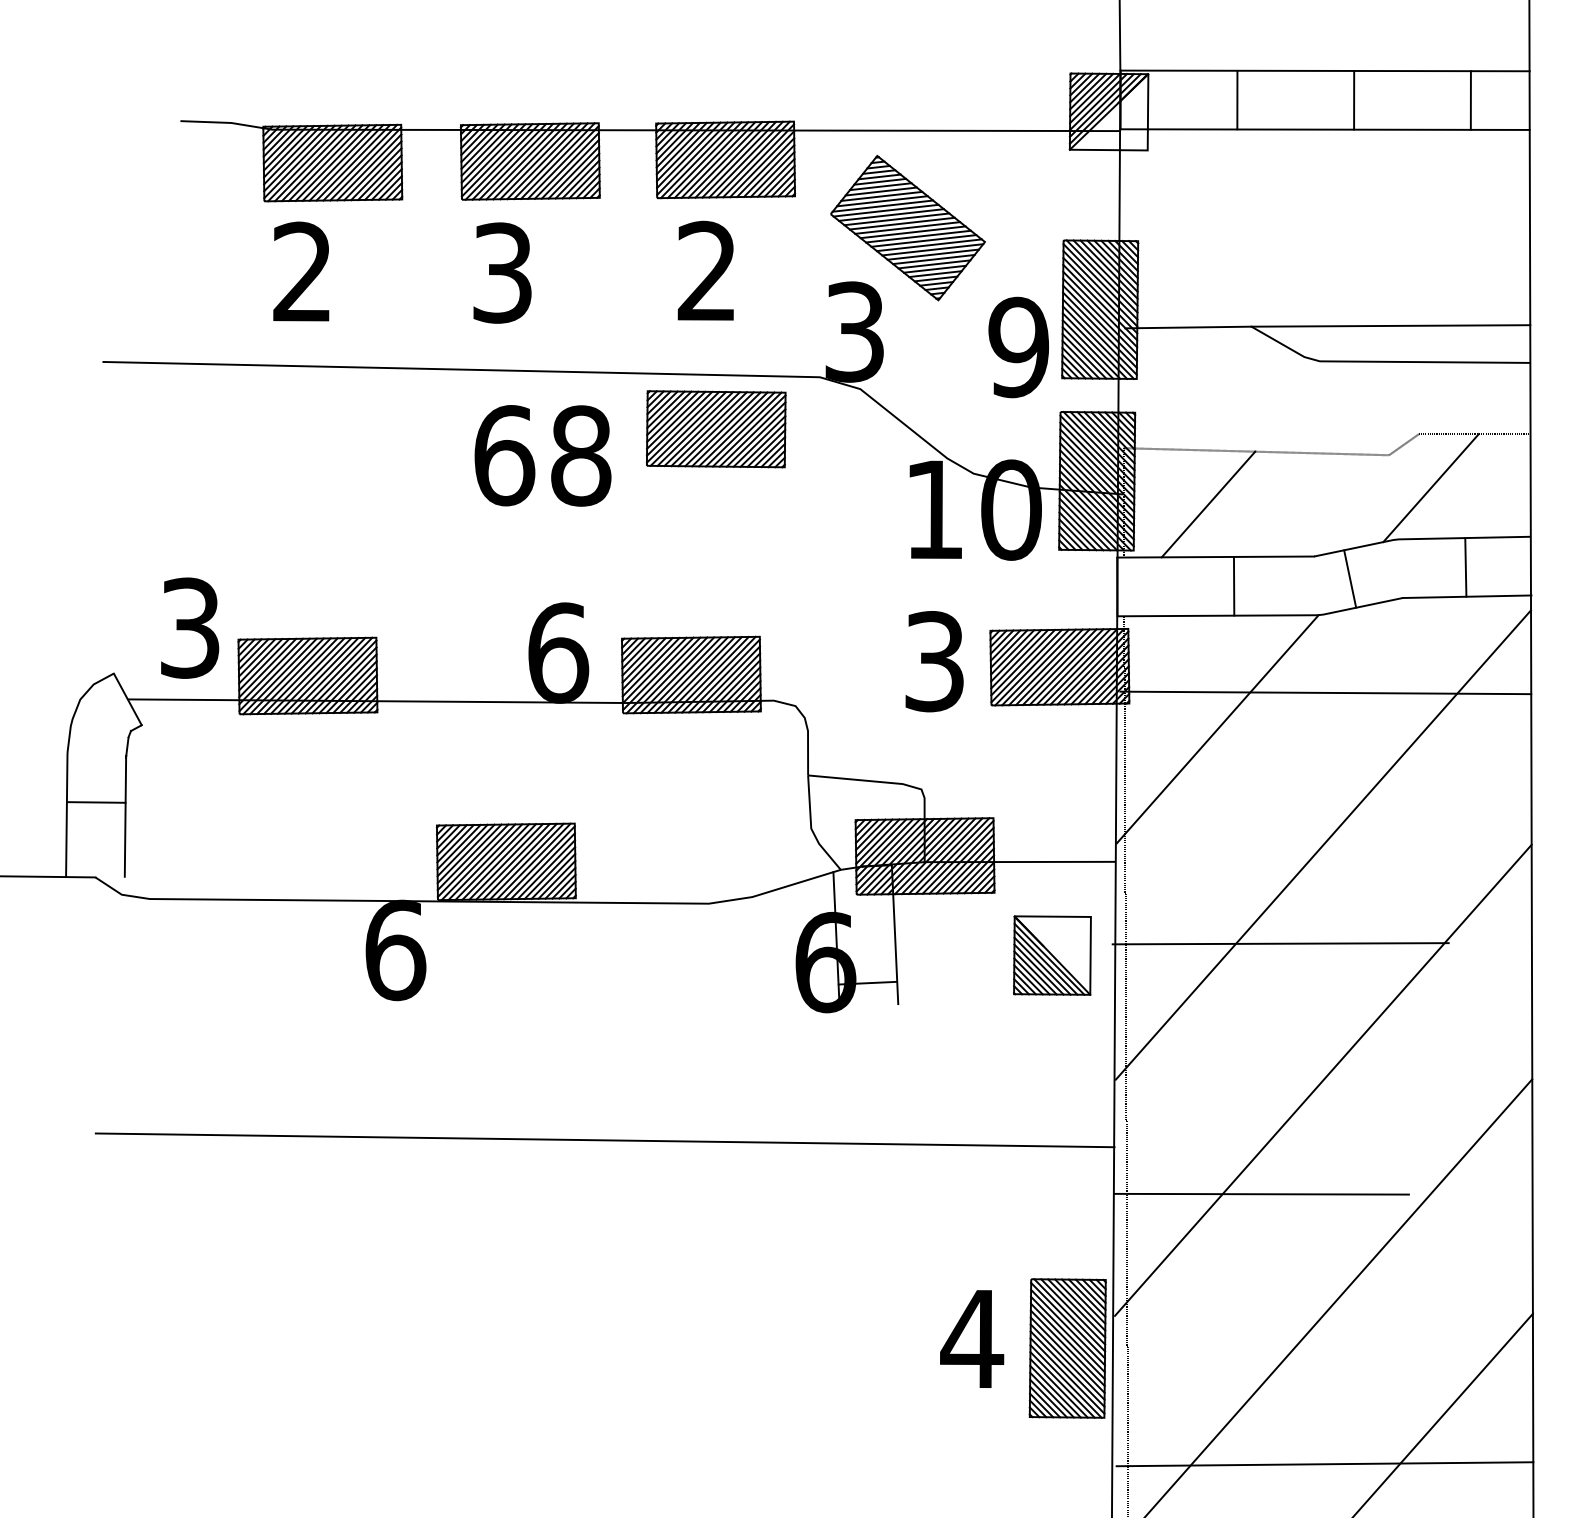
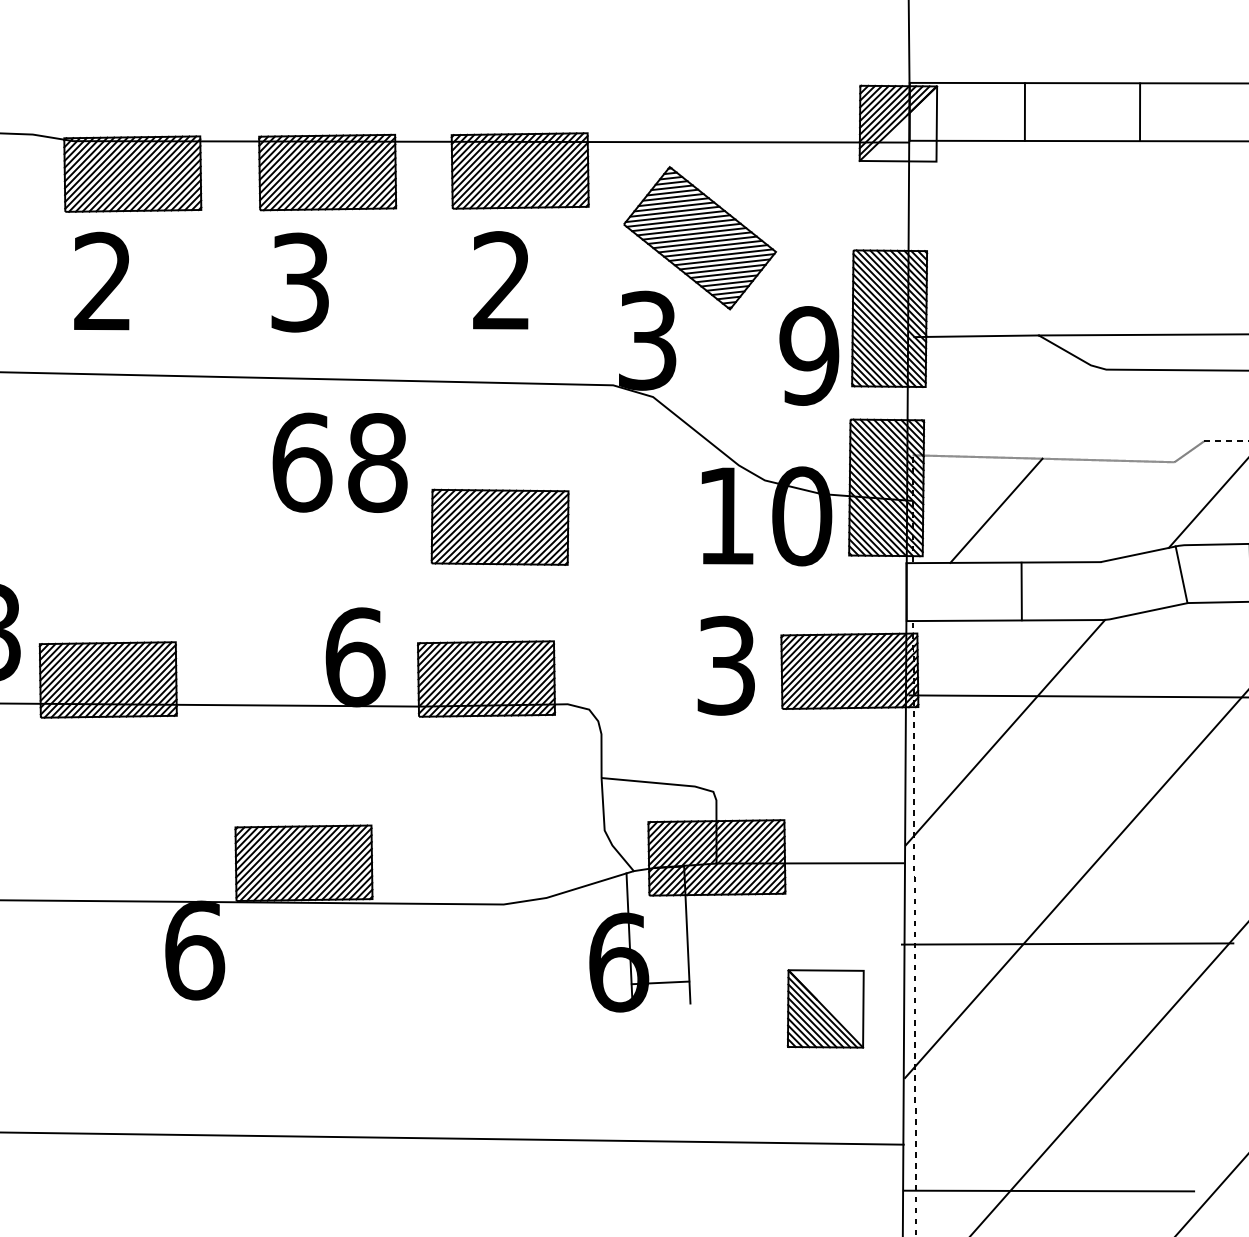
part: (715, 429) -> (499, 527), moved
line: (1350, 578) -> (1181, 573), moved
part: (1052, 955) -> (825, 1008), moved

